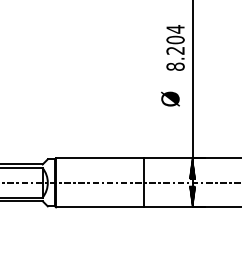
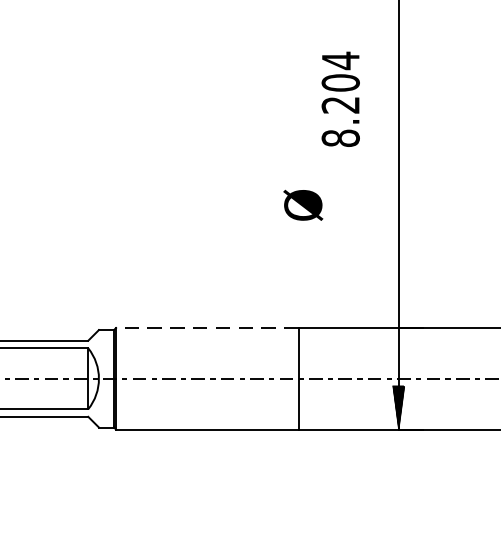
text: (175, 47) -> (340, 98), moved
text: (170, 98) -> (303, 204), moved
line: (99, 158) -> (205, 328), solid -> dashed
hatch: (192, 168) -> (398, 349), removed

